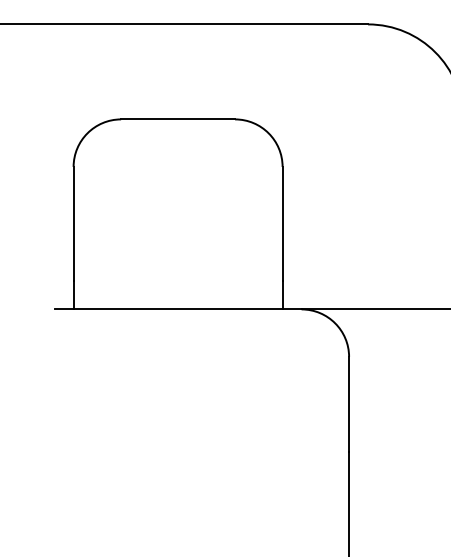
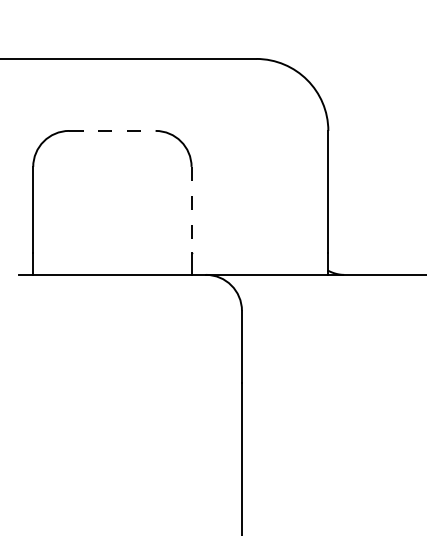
line: (178, 118) -> (112, 130), solid -> dashed
line: (282, 224) -> (191, 210), solid -> dashed

